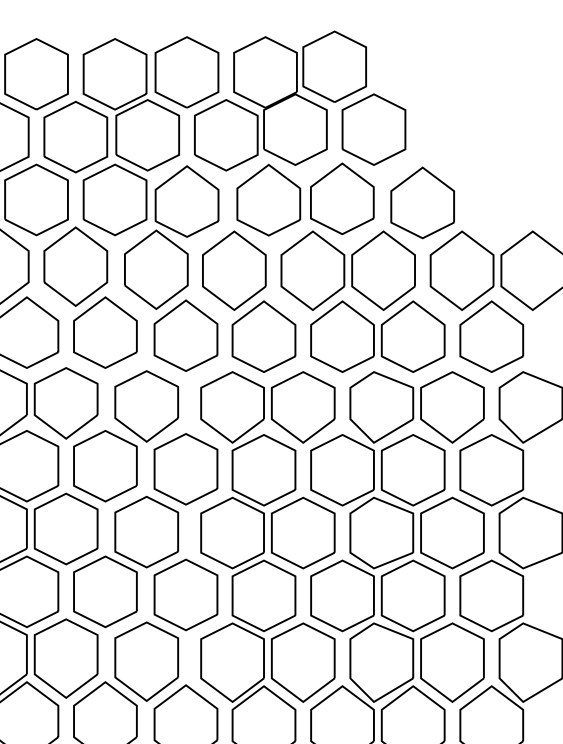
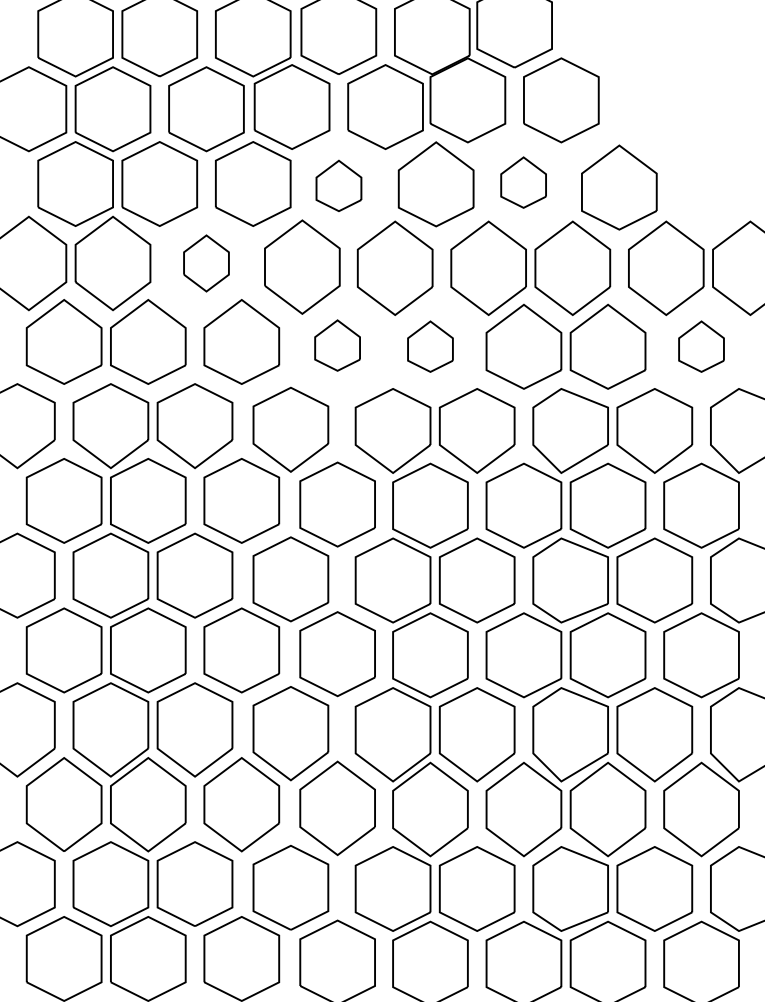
part: (342, 198) -> (523, 182), size x0.6
part: (186, 201) -> (338, 185), size x0.6
part: (75, 266) -> (206, 263), size x0.6
part: (185, 335) -> (337, 345), size x0.6
part: (264, 336) -> (430, 346), size x0.6
part: (491, 336) -> (701, 346), size x0.6

